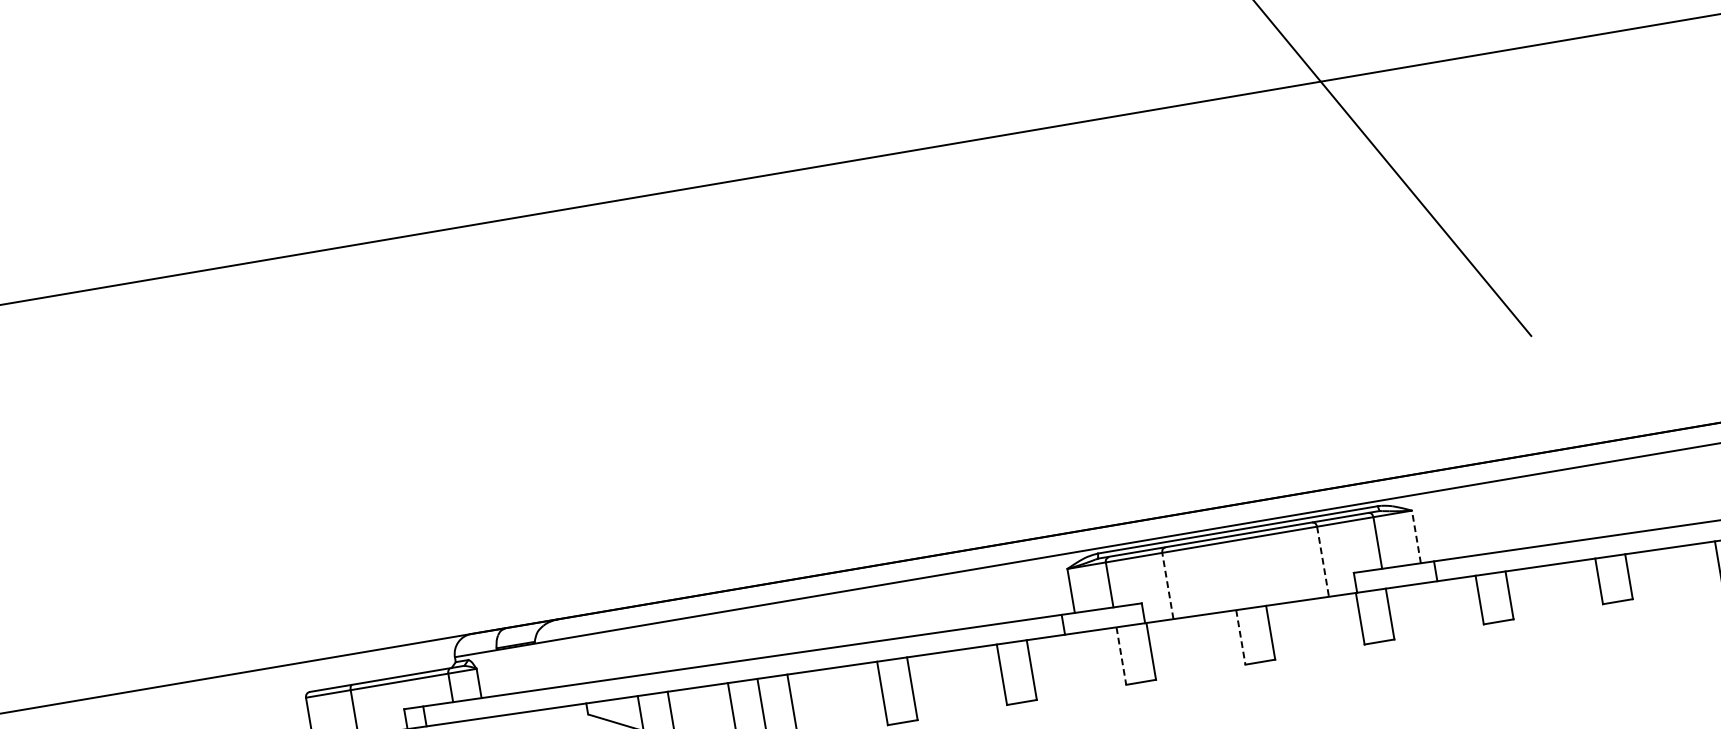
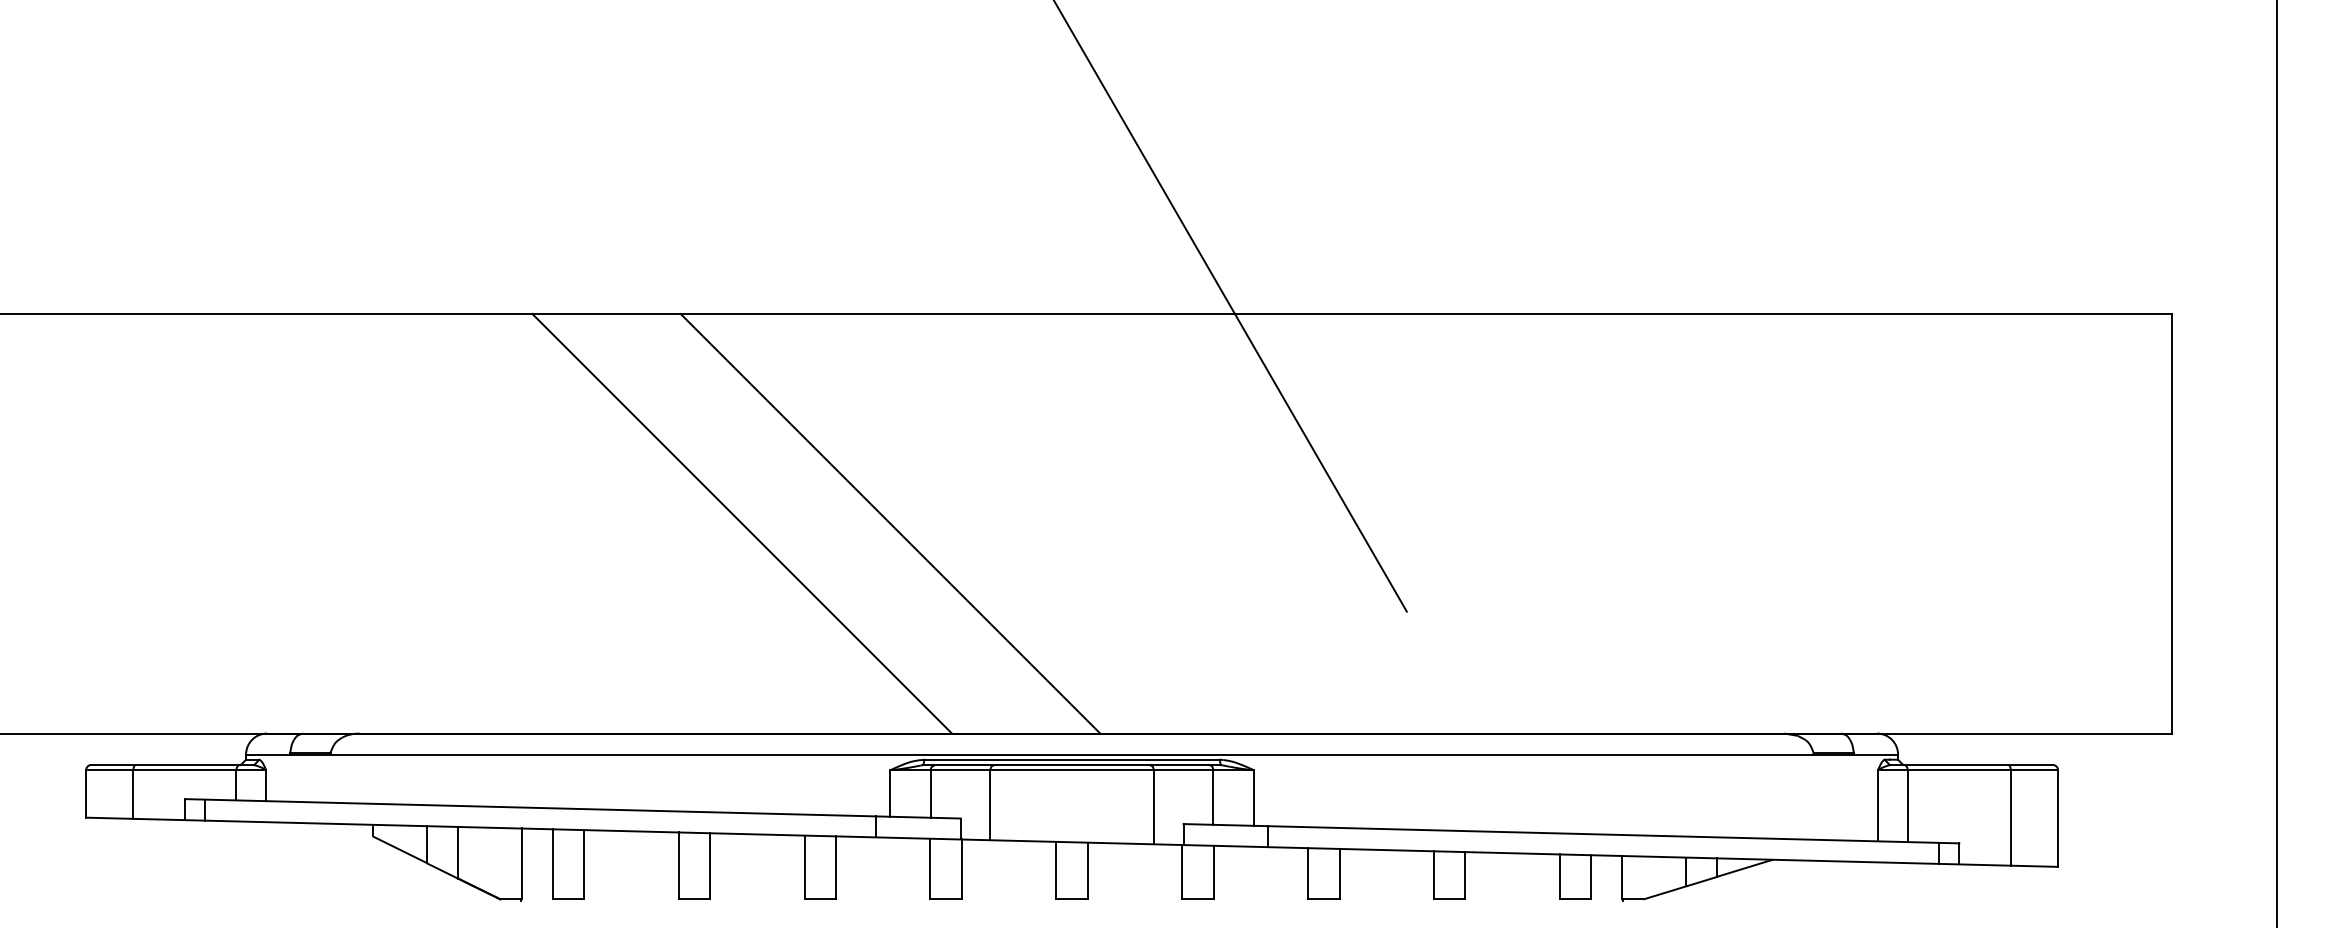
line: (1028, 335) -> (890, 523), added
line: (887, 359) -> (741, 523), added
line: (1416, 537) -> (1254, 798), dashed -> solid
line: (1322, 562) -> (1153, 807), dashed -> solid
line: (1168, 586) -> (990, 805), dashed -> solid
line: (1240, 637) -> (1056, 870), dashed -> solid
line: (1121, 656) -> (930, 869), dashed -> solid

